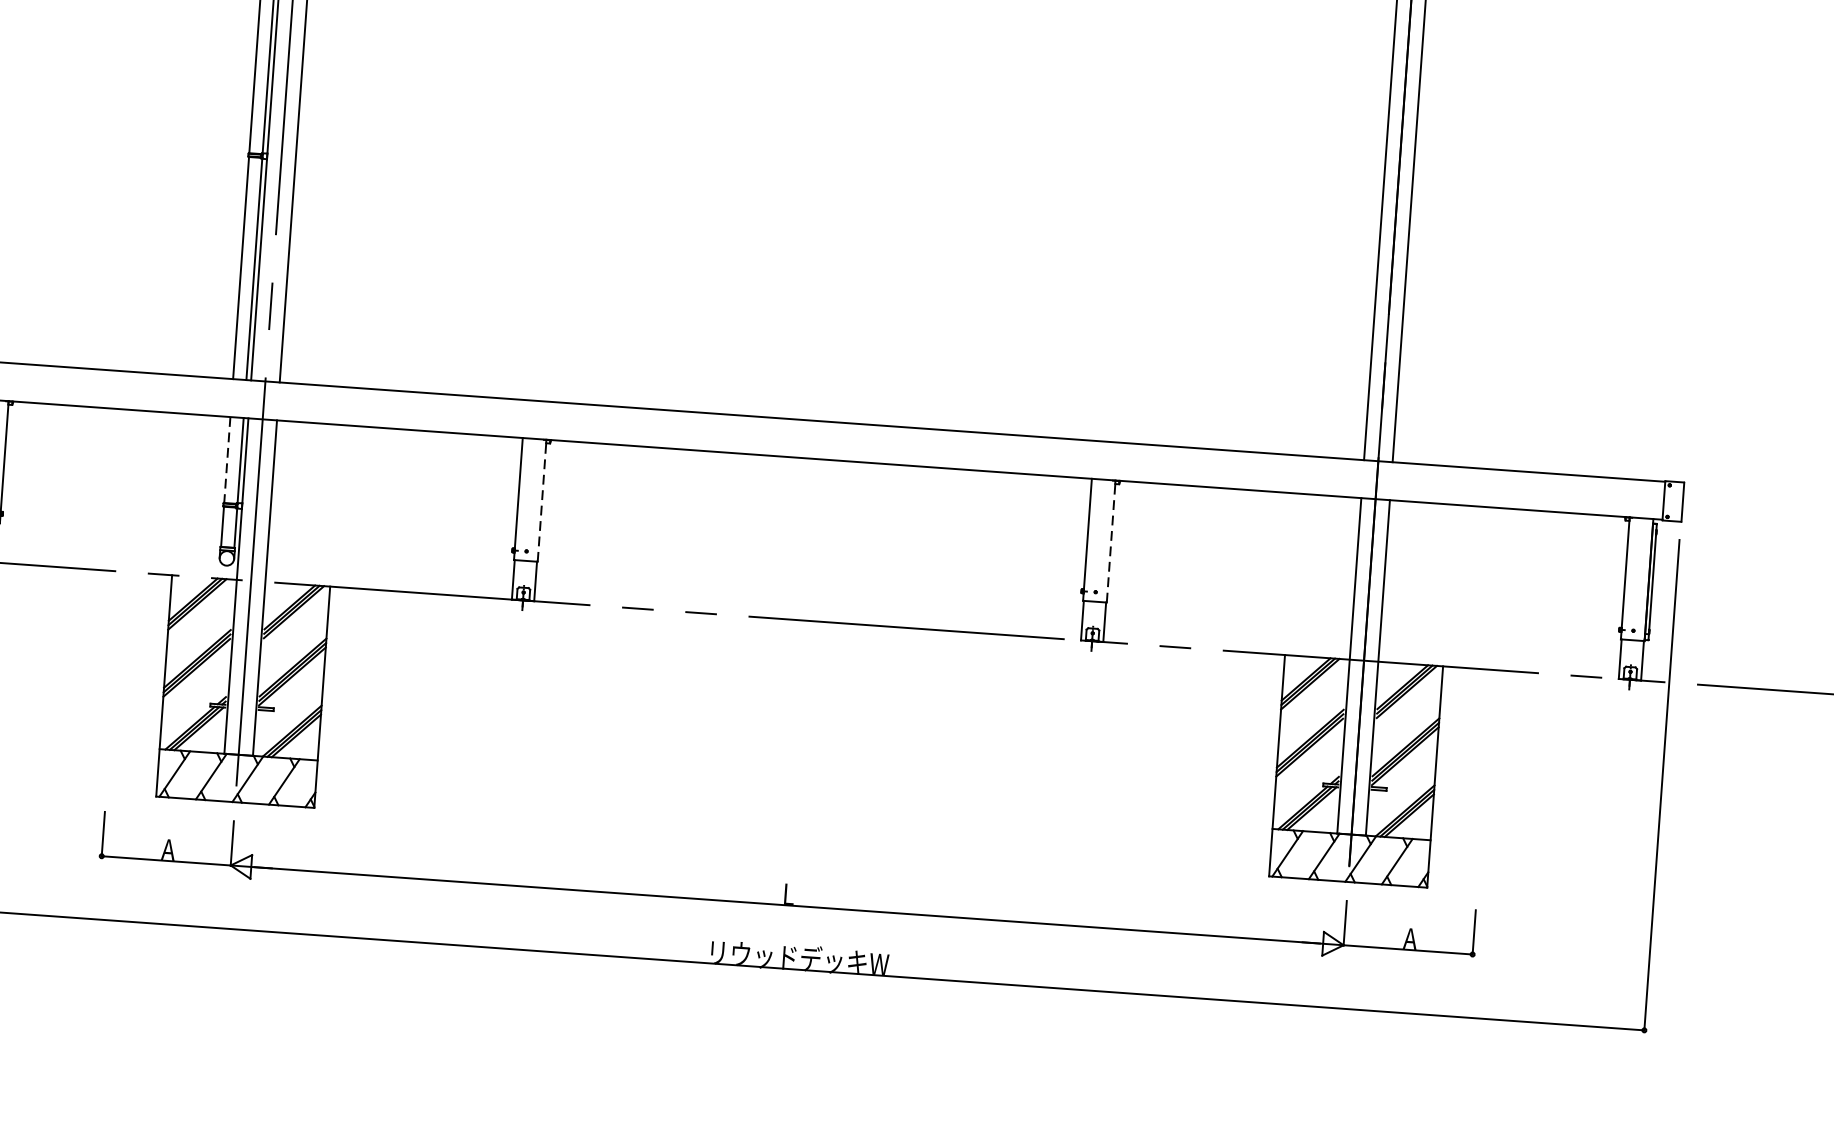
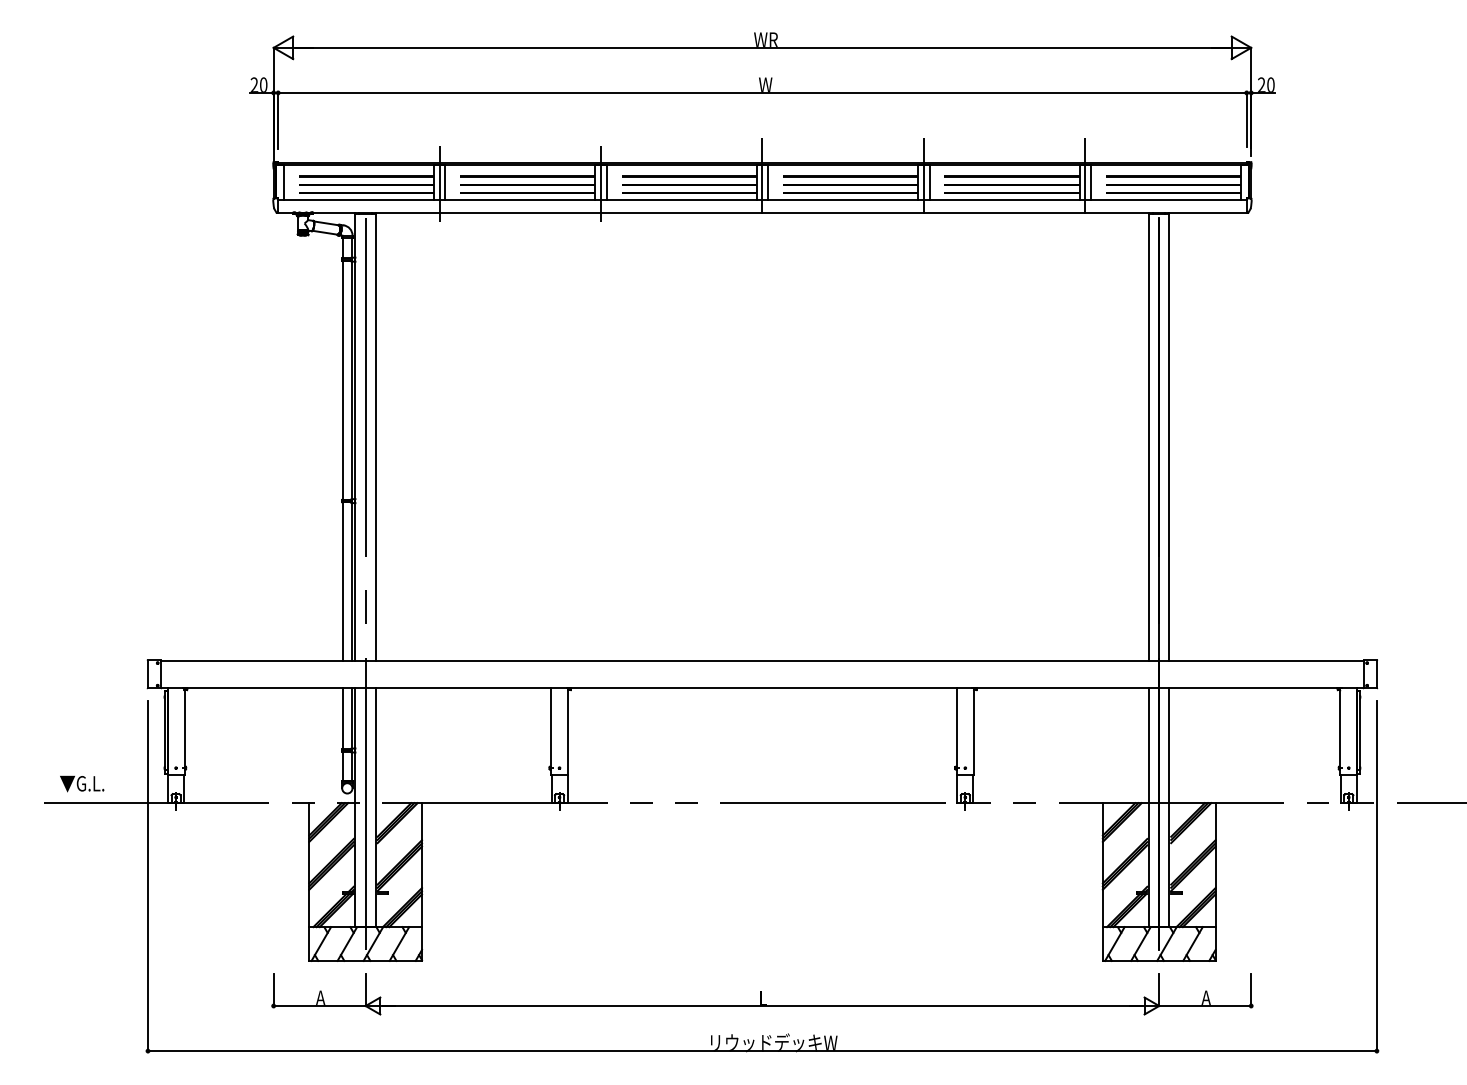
line: (227, 459) -> (342, 718), dashed -> solid
line: (542, 500) -> (568, 731), dashed -> solid
line: (1110, 541) -> (973, 731), dashed -> solid

